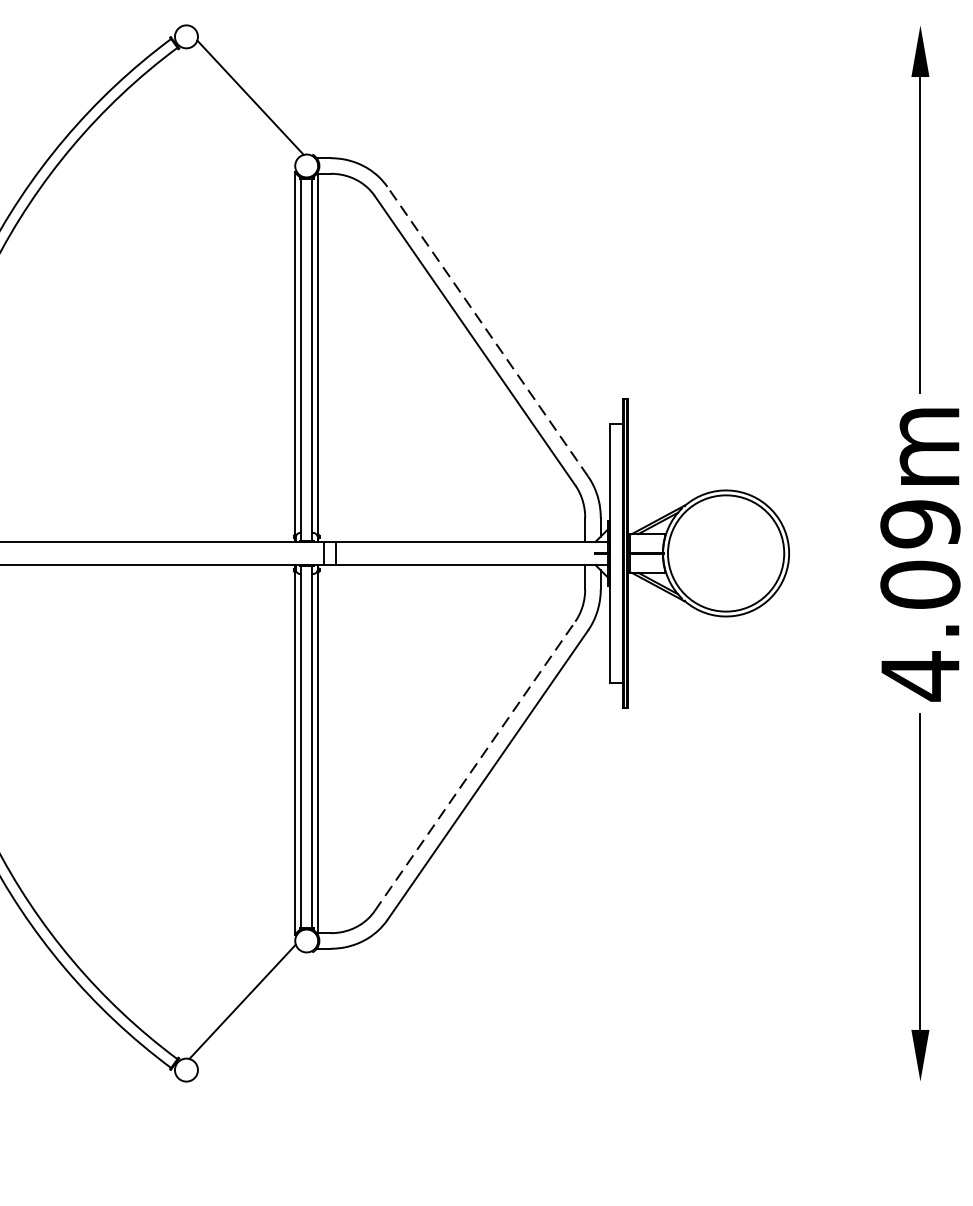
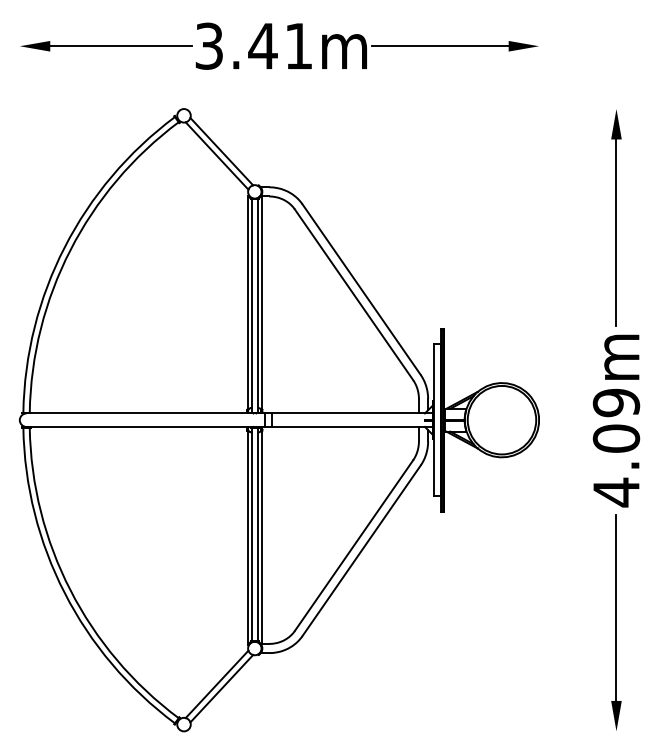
line: (241, 104) -> (216, 155), added
line: (487, 331) -> (361, 289), dashed -> solid
line: (475, 766) -> (354, 545), dashed -> solid
line: (250, 1008) -> (221, 688), added

